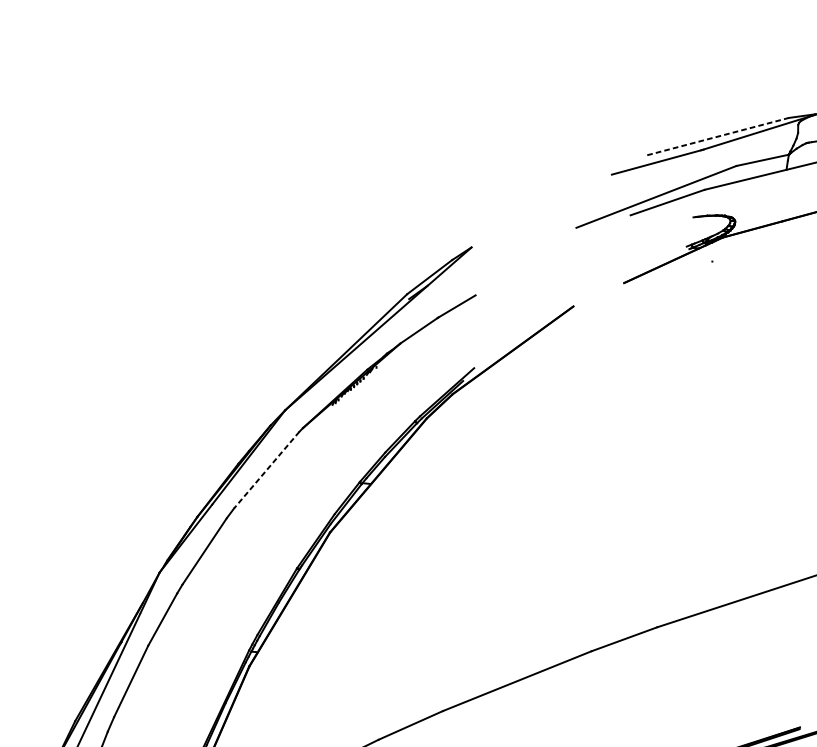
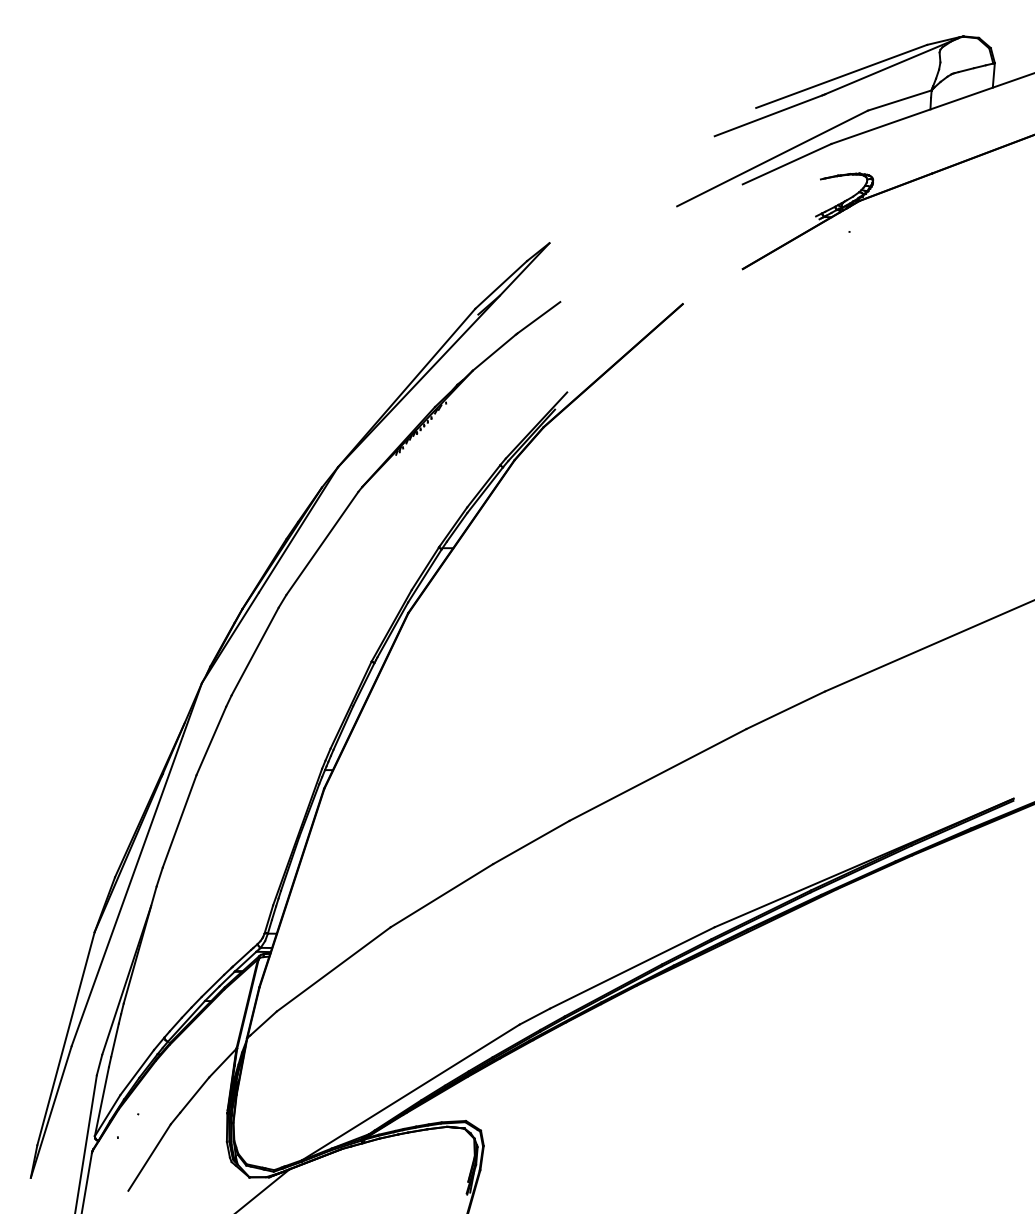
line: (718, 136) -> (842, 76), dashed -> solid
line: (266, 470) -> (322, 543), dashed -> solid

